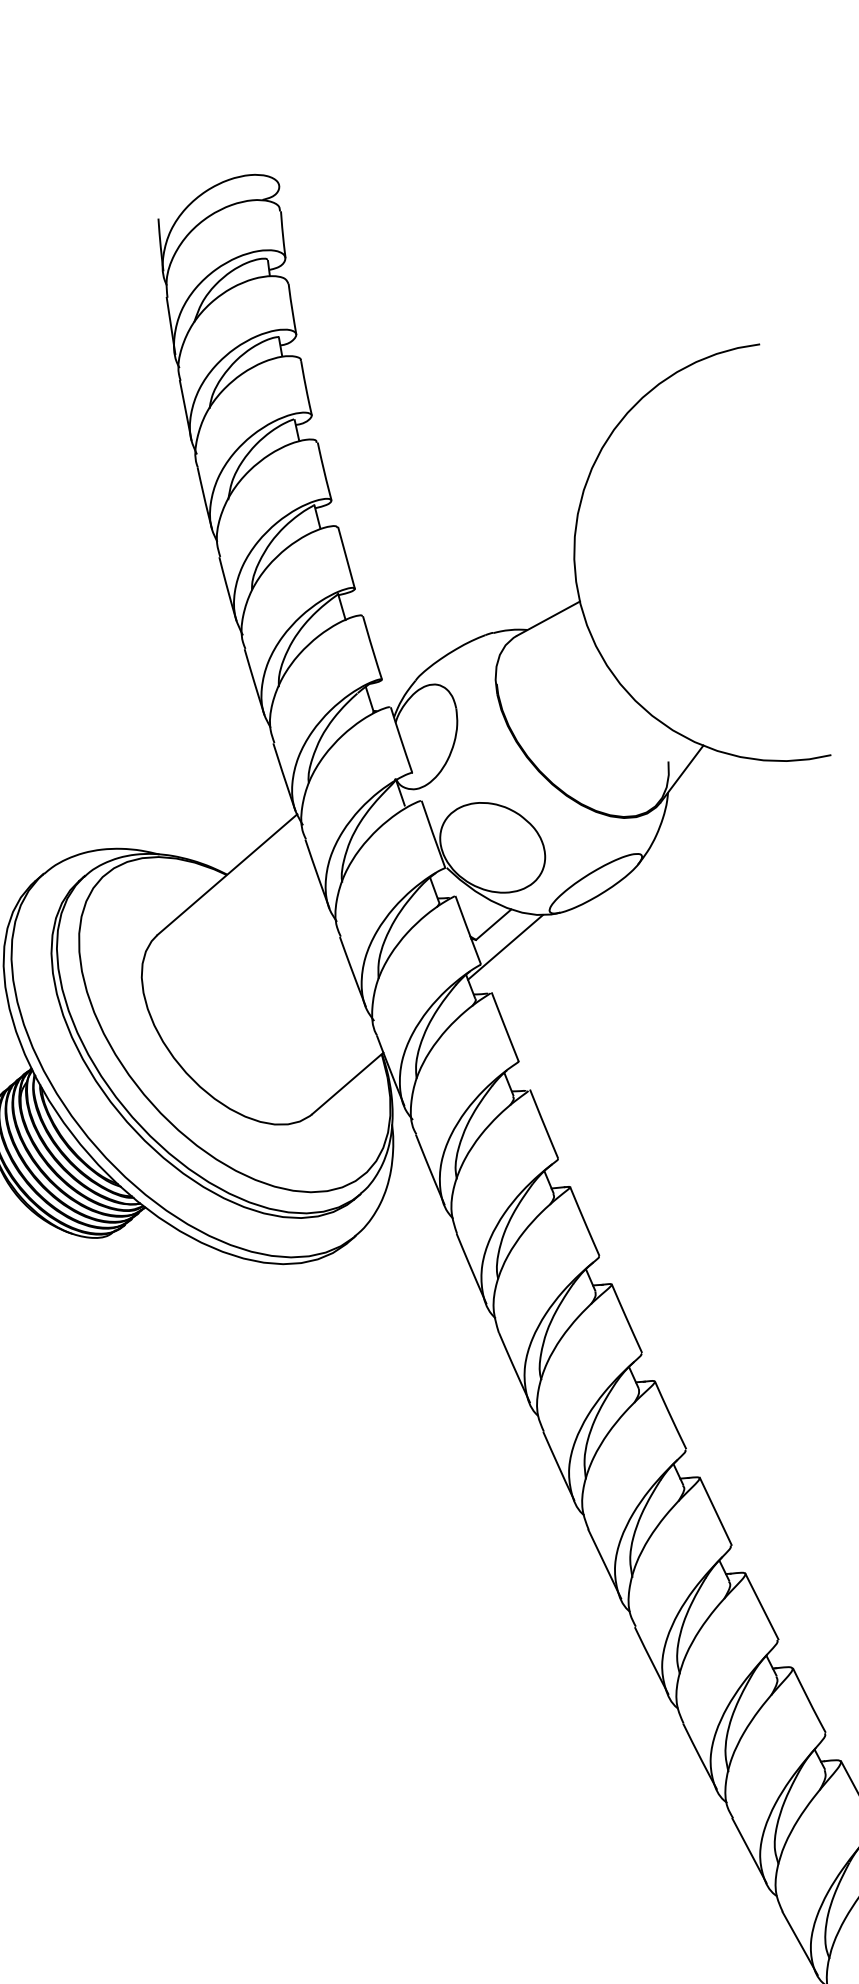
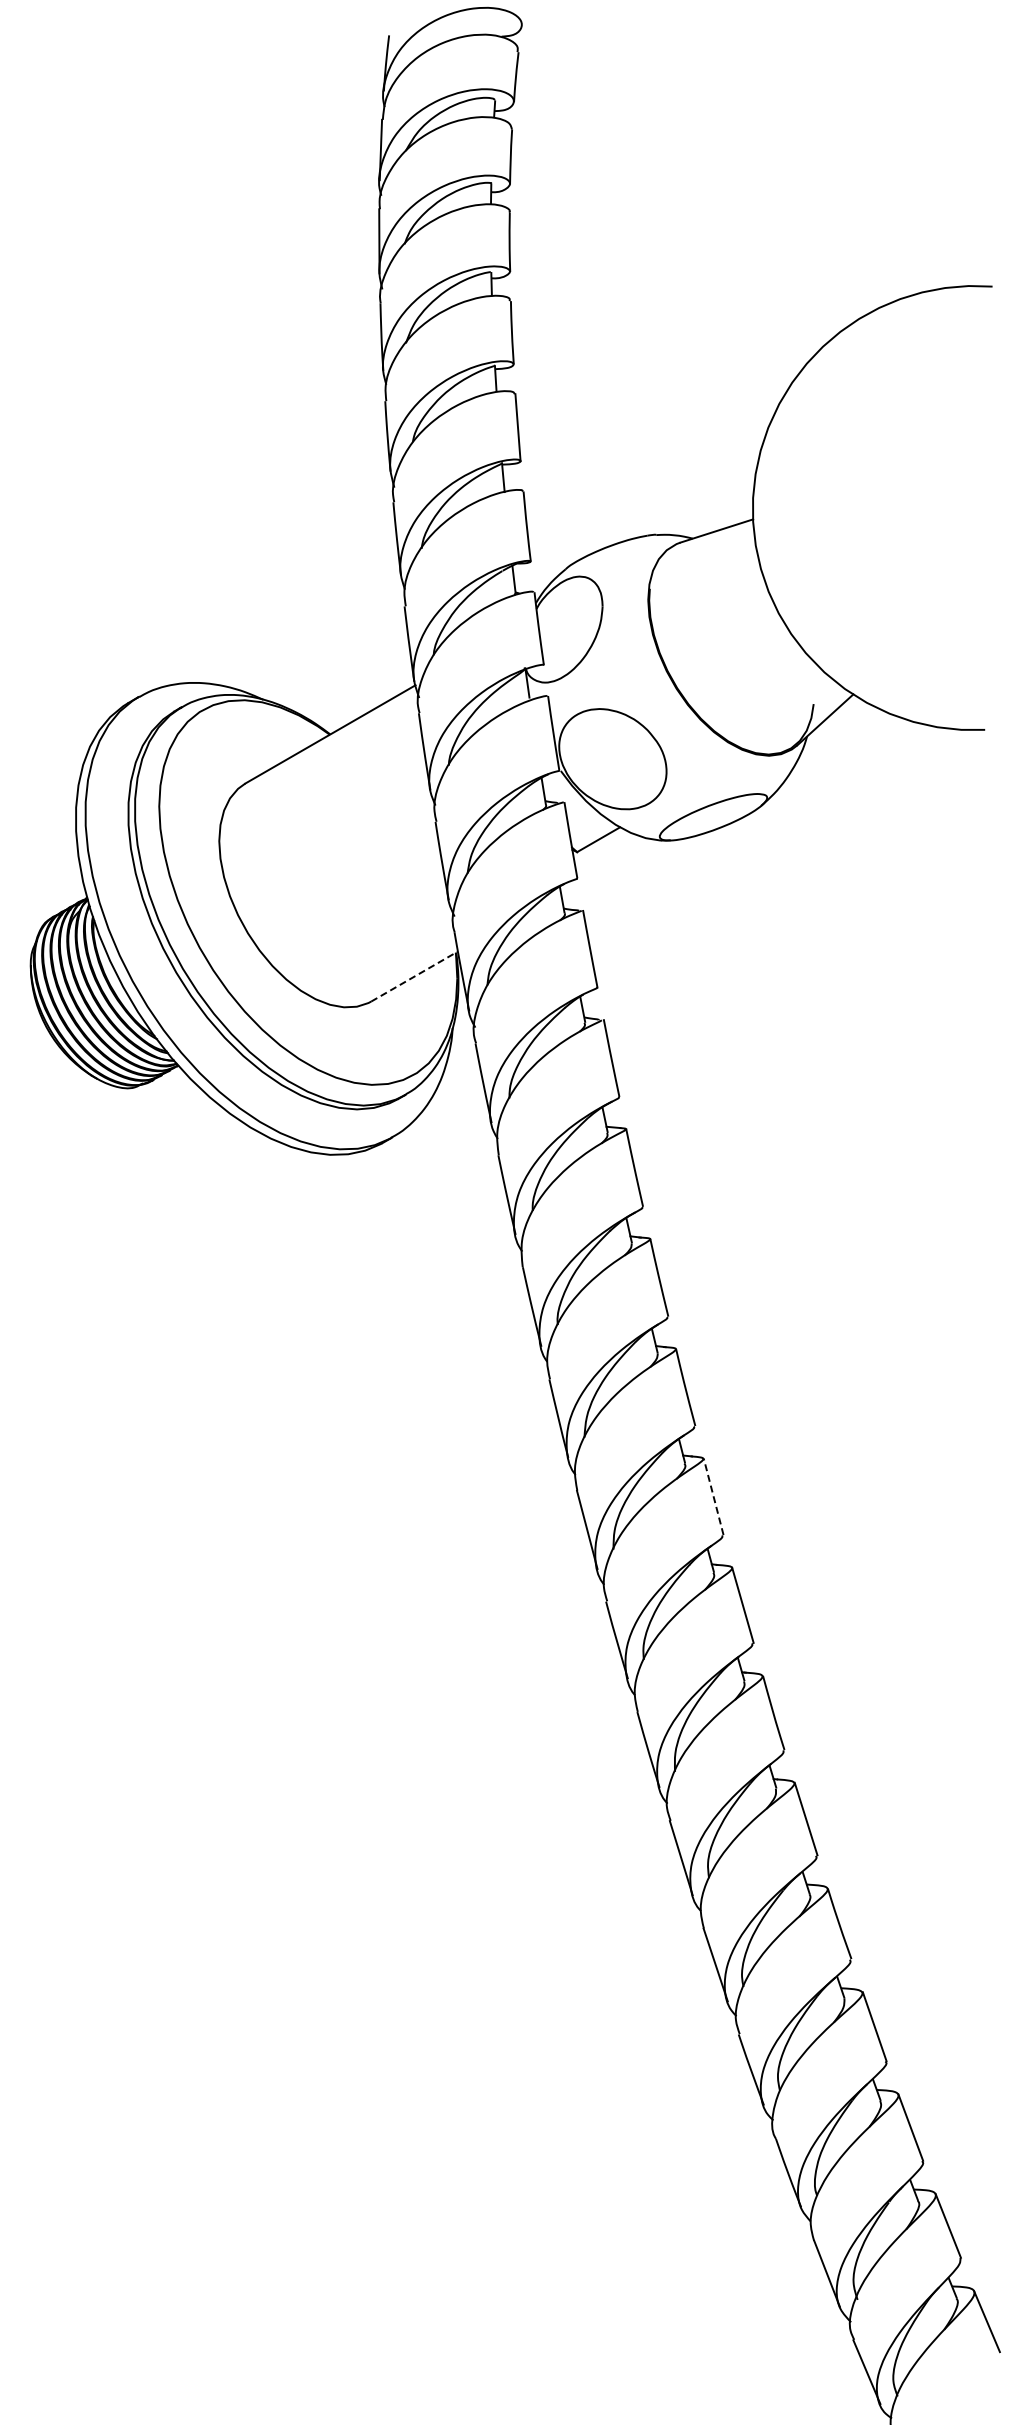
line: (504, 947) -> (605, 865), removed
line: (348, 1083) -> (415, 976), solid -> dashed
line: (715, 1511) -> (713, 1496), solid -> dashed

